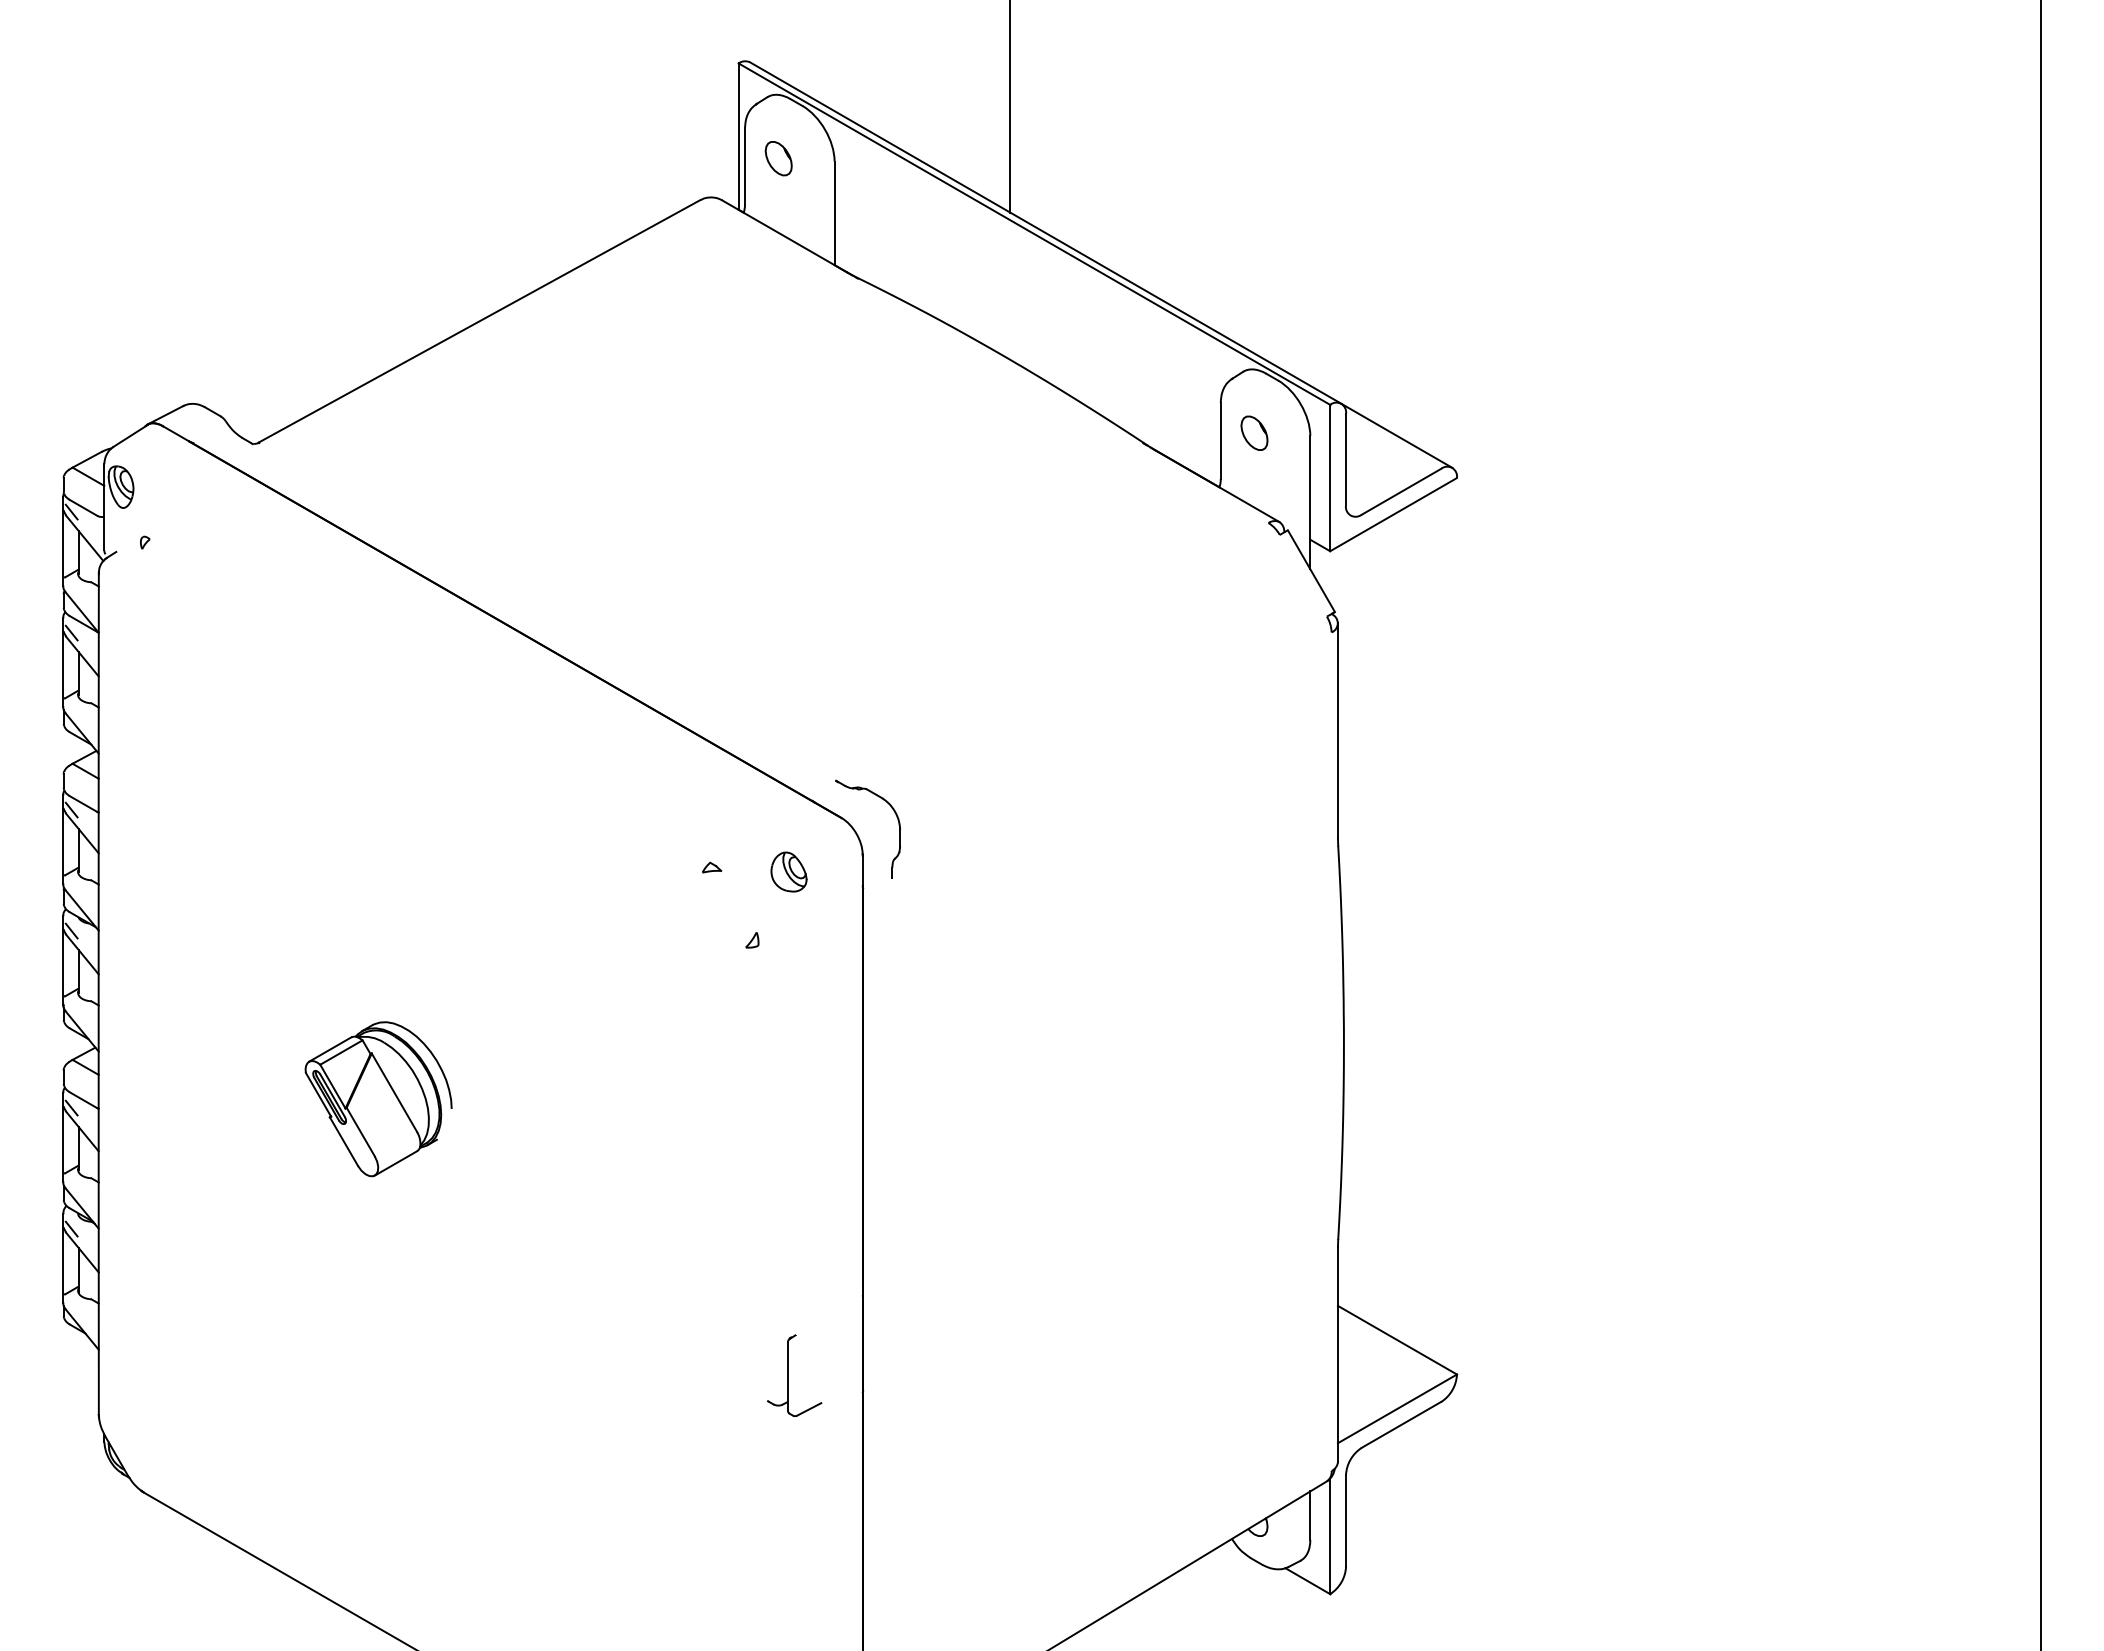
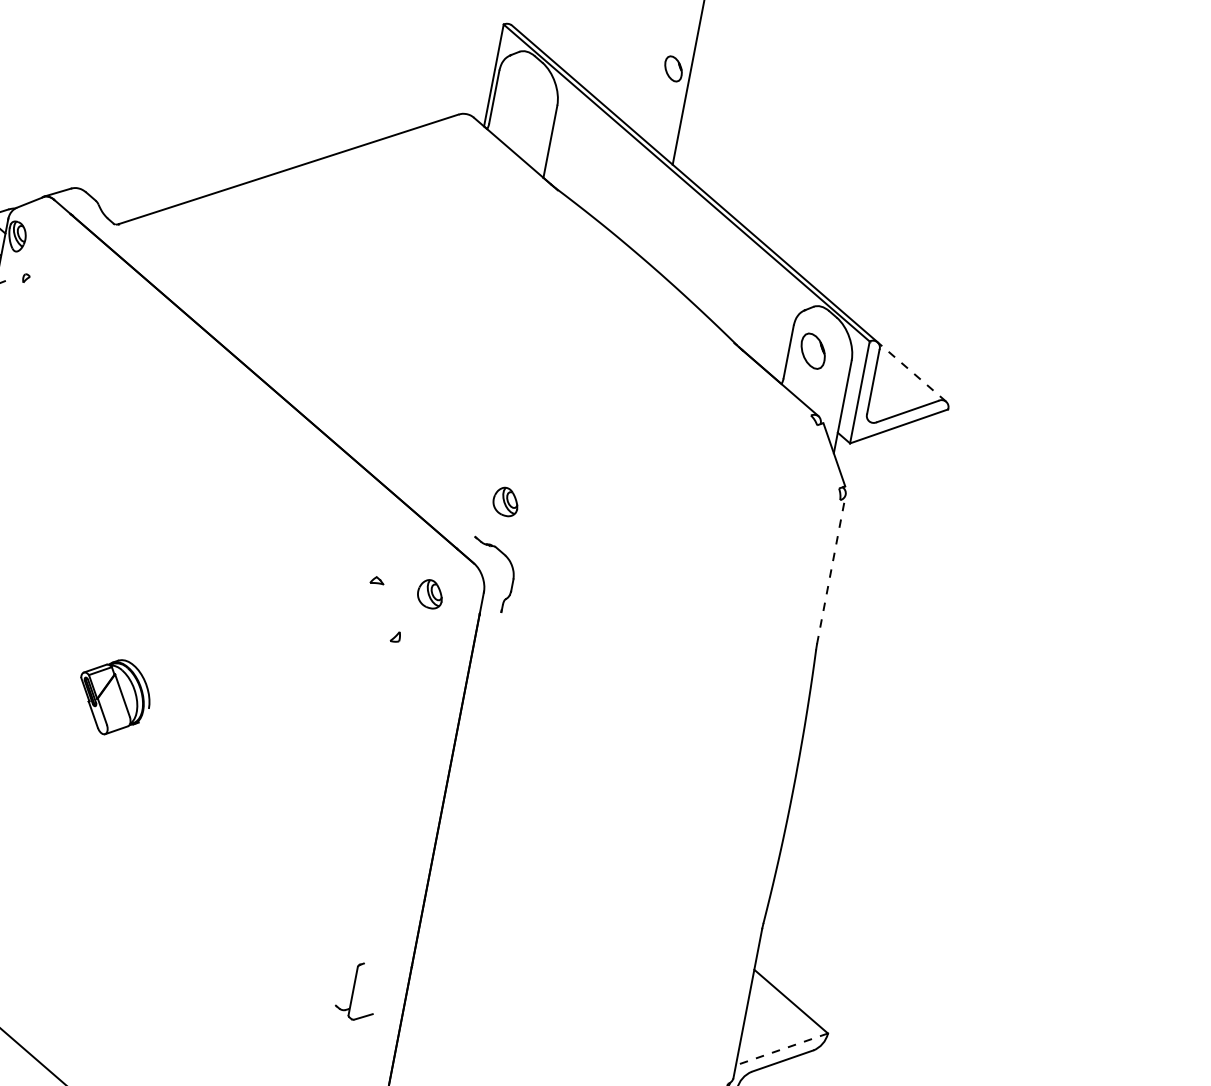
part: (778, 158) -> (673, 68), moved
part: (1254, 432) -> (813, 350), size x1.4
line: (1397, 435) -> (912, 371), solid -> dashed
part: (868, 723) -> (505, 501), added
line: (1337, 730) -> (831, 569), solid -> dashed
part: (378, 1099) -> (114, 697), size x0.7
part: (794, 1375) -> (357, 991), moved
line: (1397, 1408) -> (782, 1049), solid -> dashed

